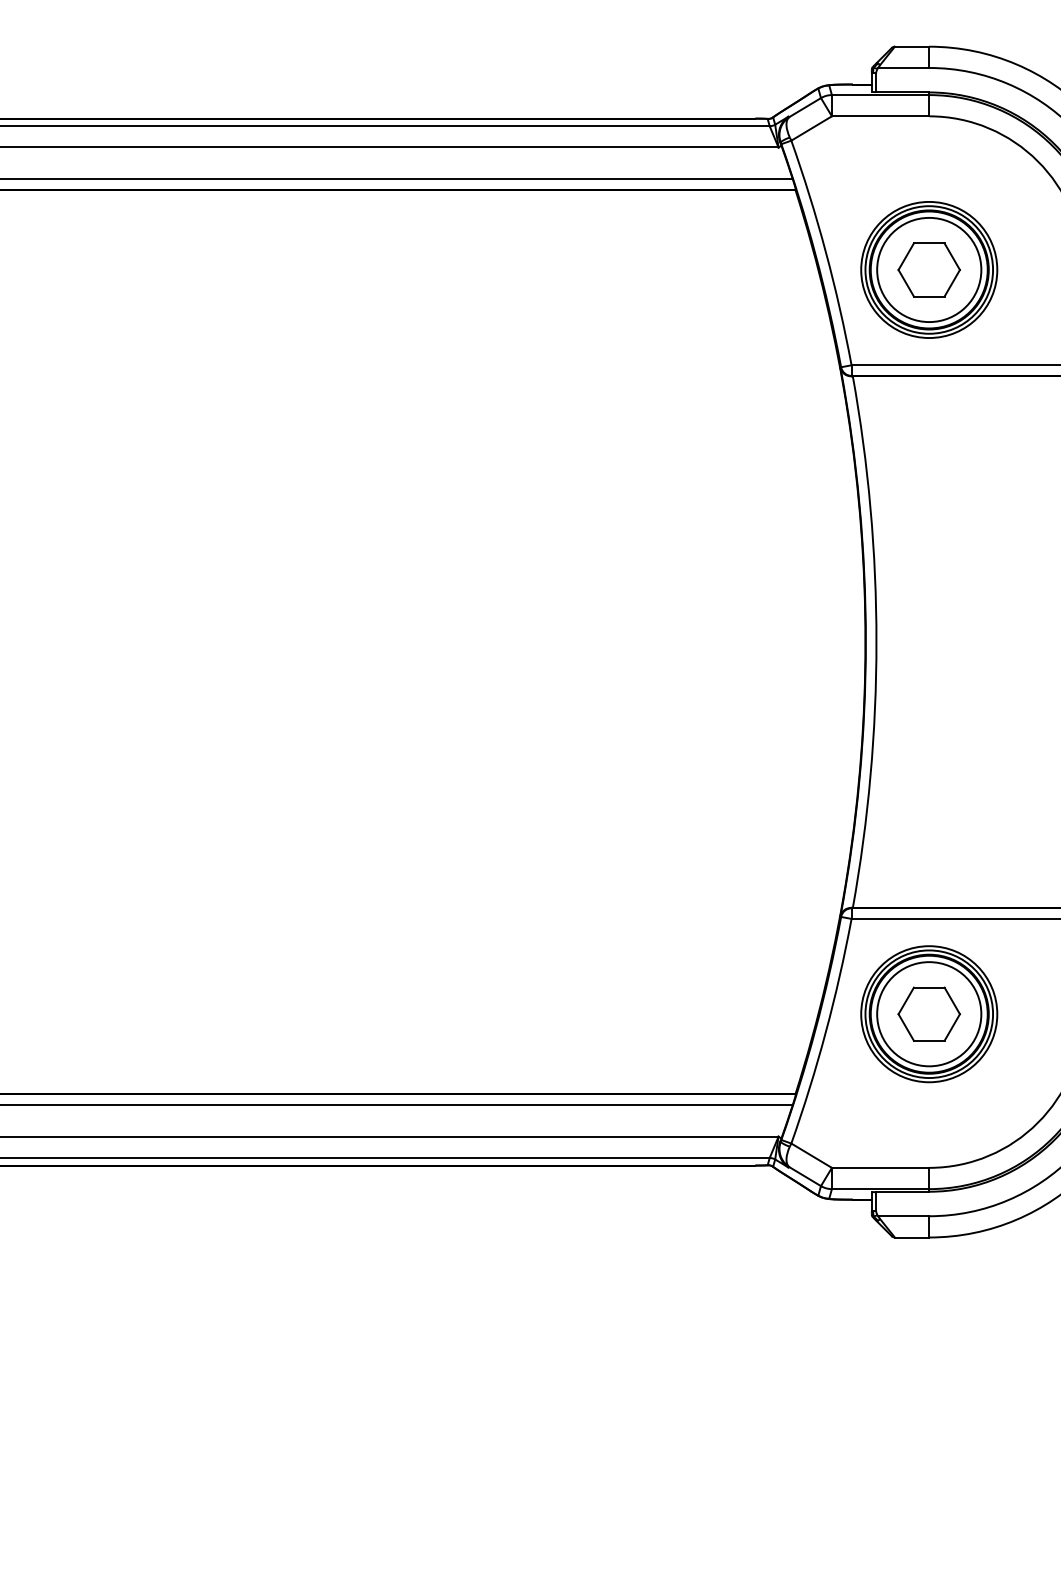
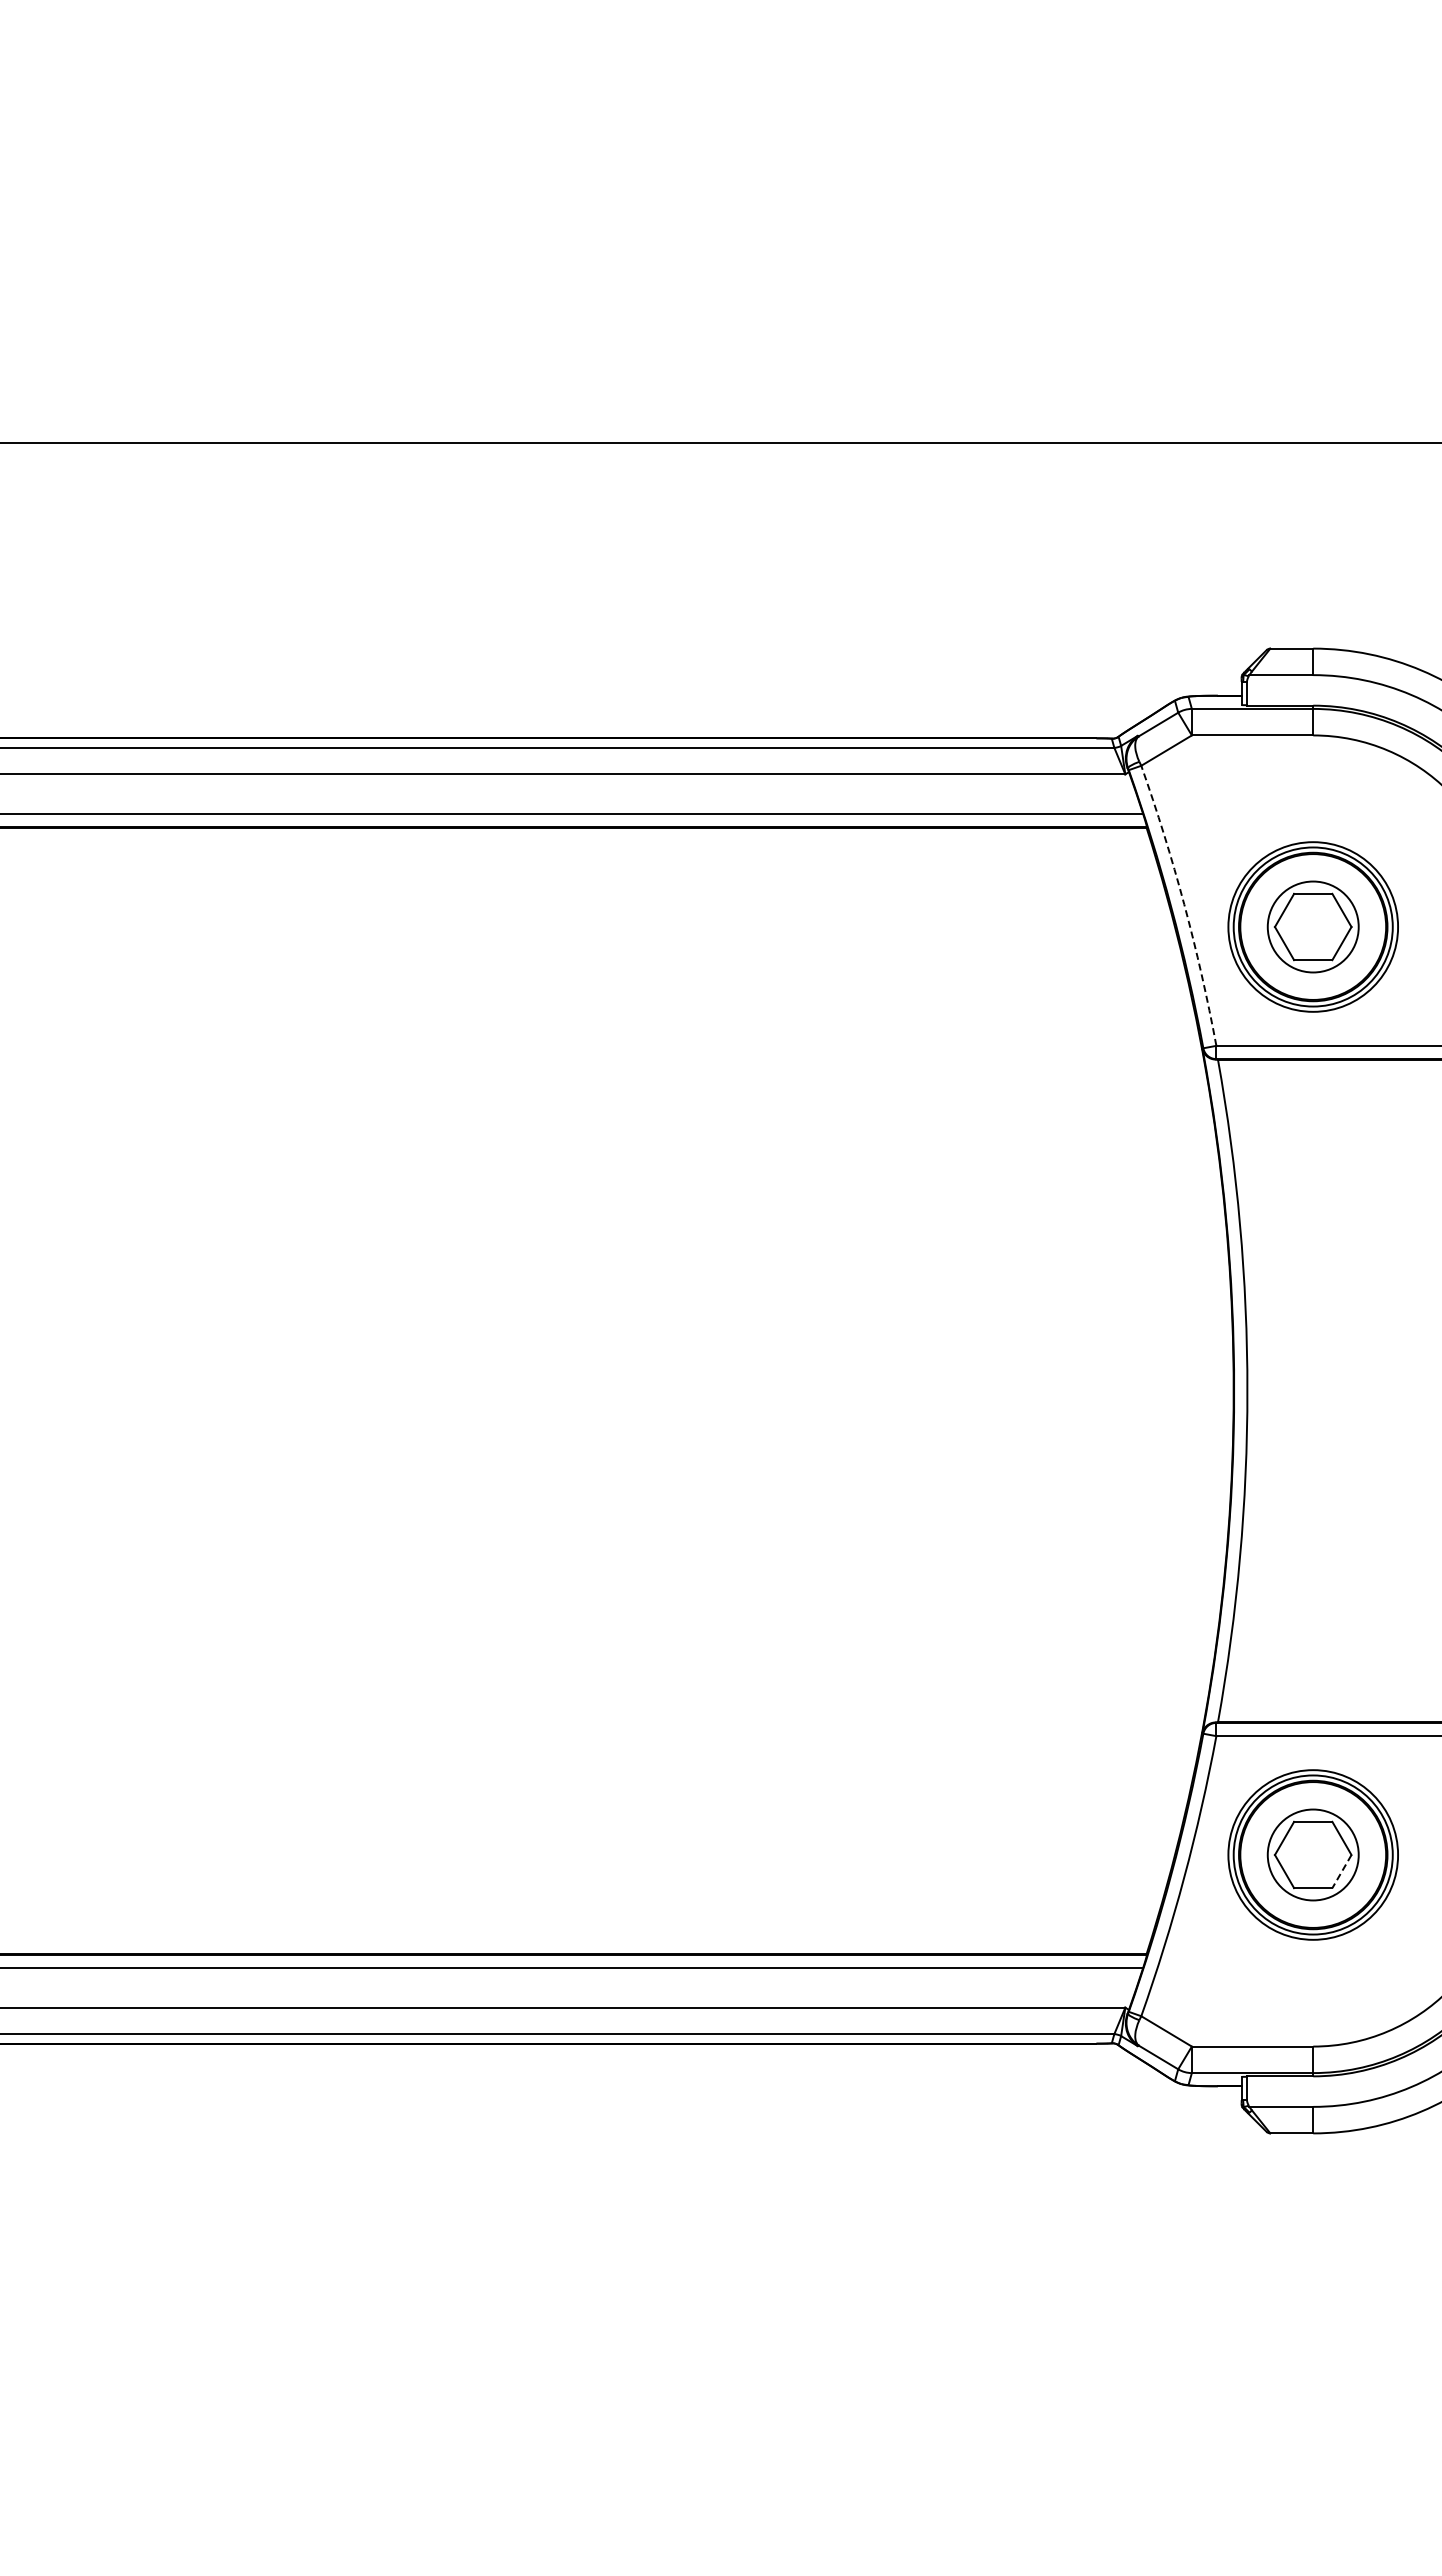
arc: (826, 251) -> (1184, 904), solid -> dashed
circle: (929, 269) -> (1313, 926), size x0.7
circle: (929, 1013) -> (1313, 1854), size x0.7
line: (951, 1028) -> (1341, 1872), solid -> dashed

